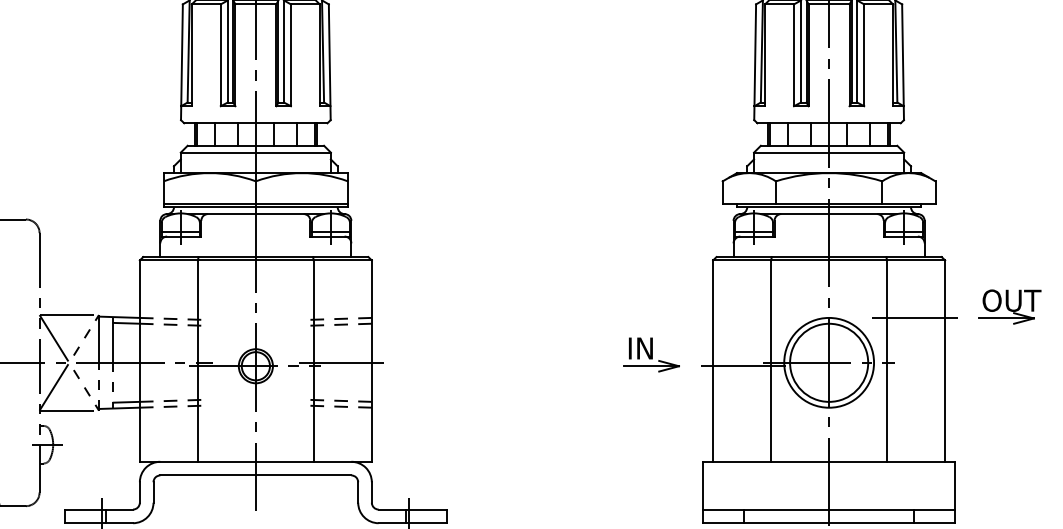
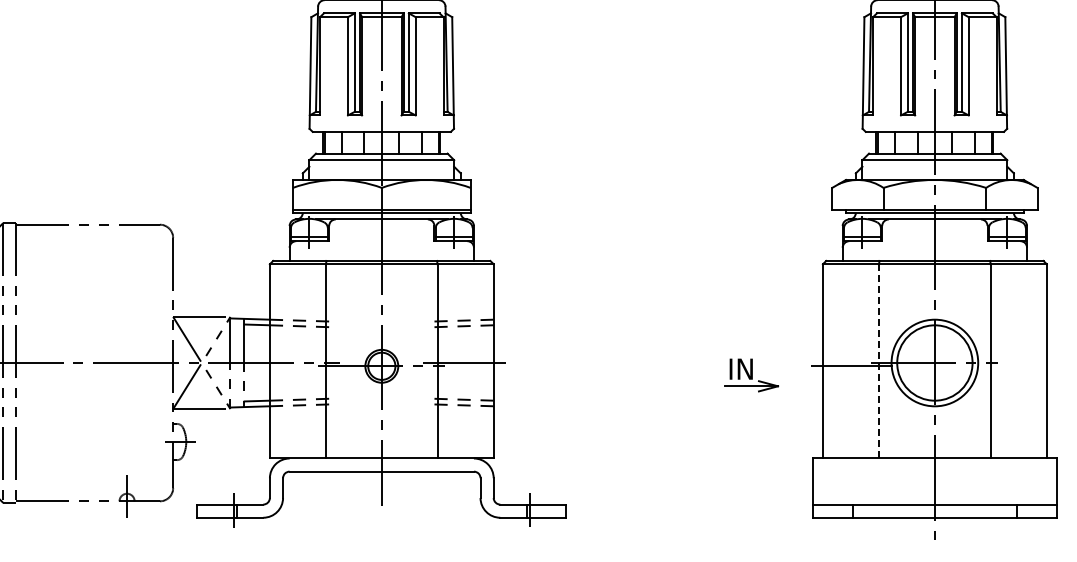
line: (914, 318) -> (1017, 320), removed
part: (651, 355) -> (751, 375), moved
line: (770, 361) -> (878, 361), solid -> dashed

